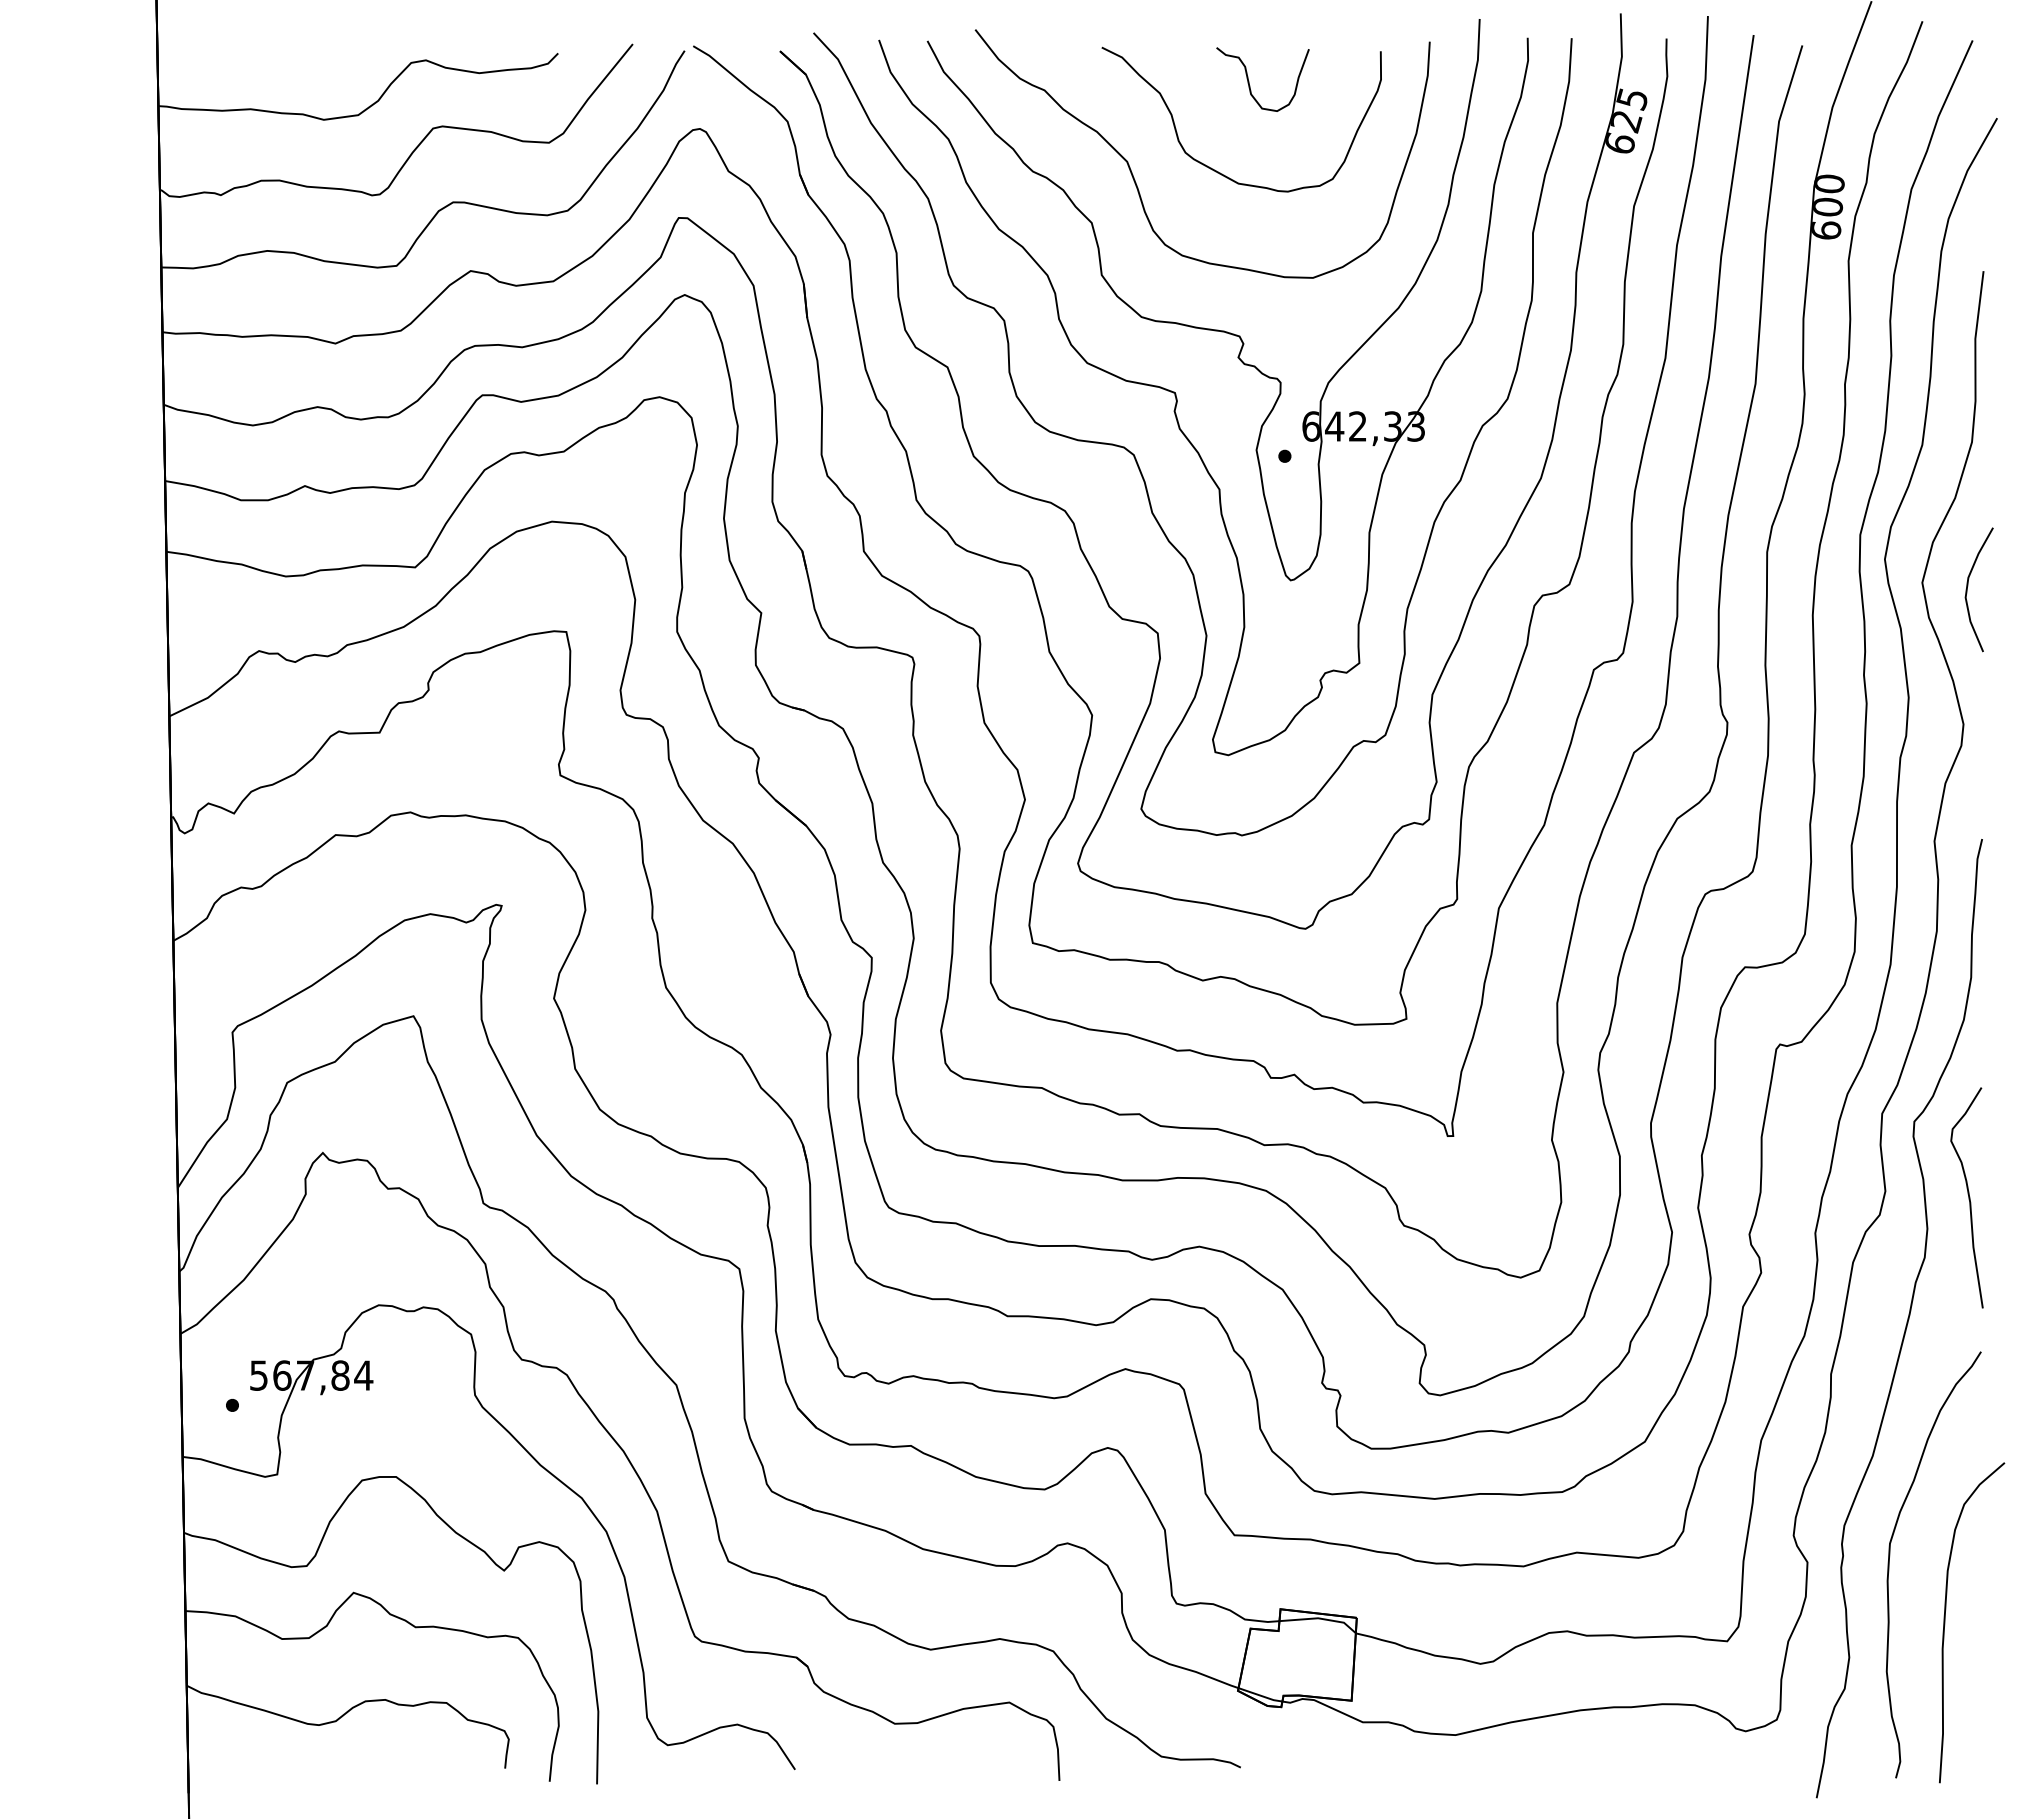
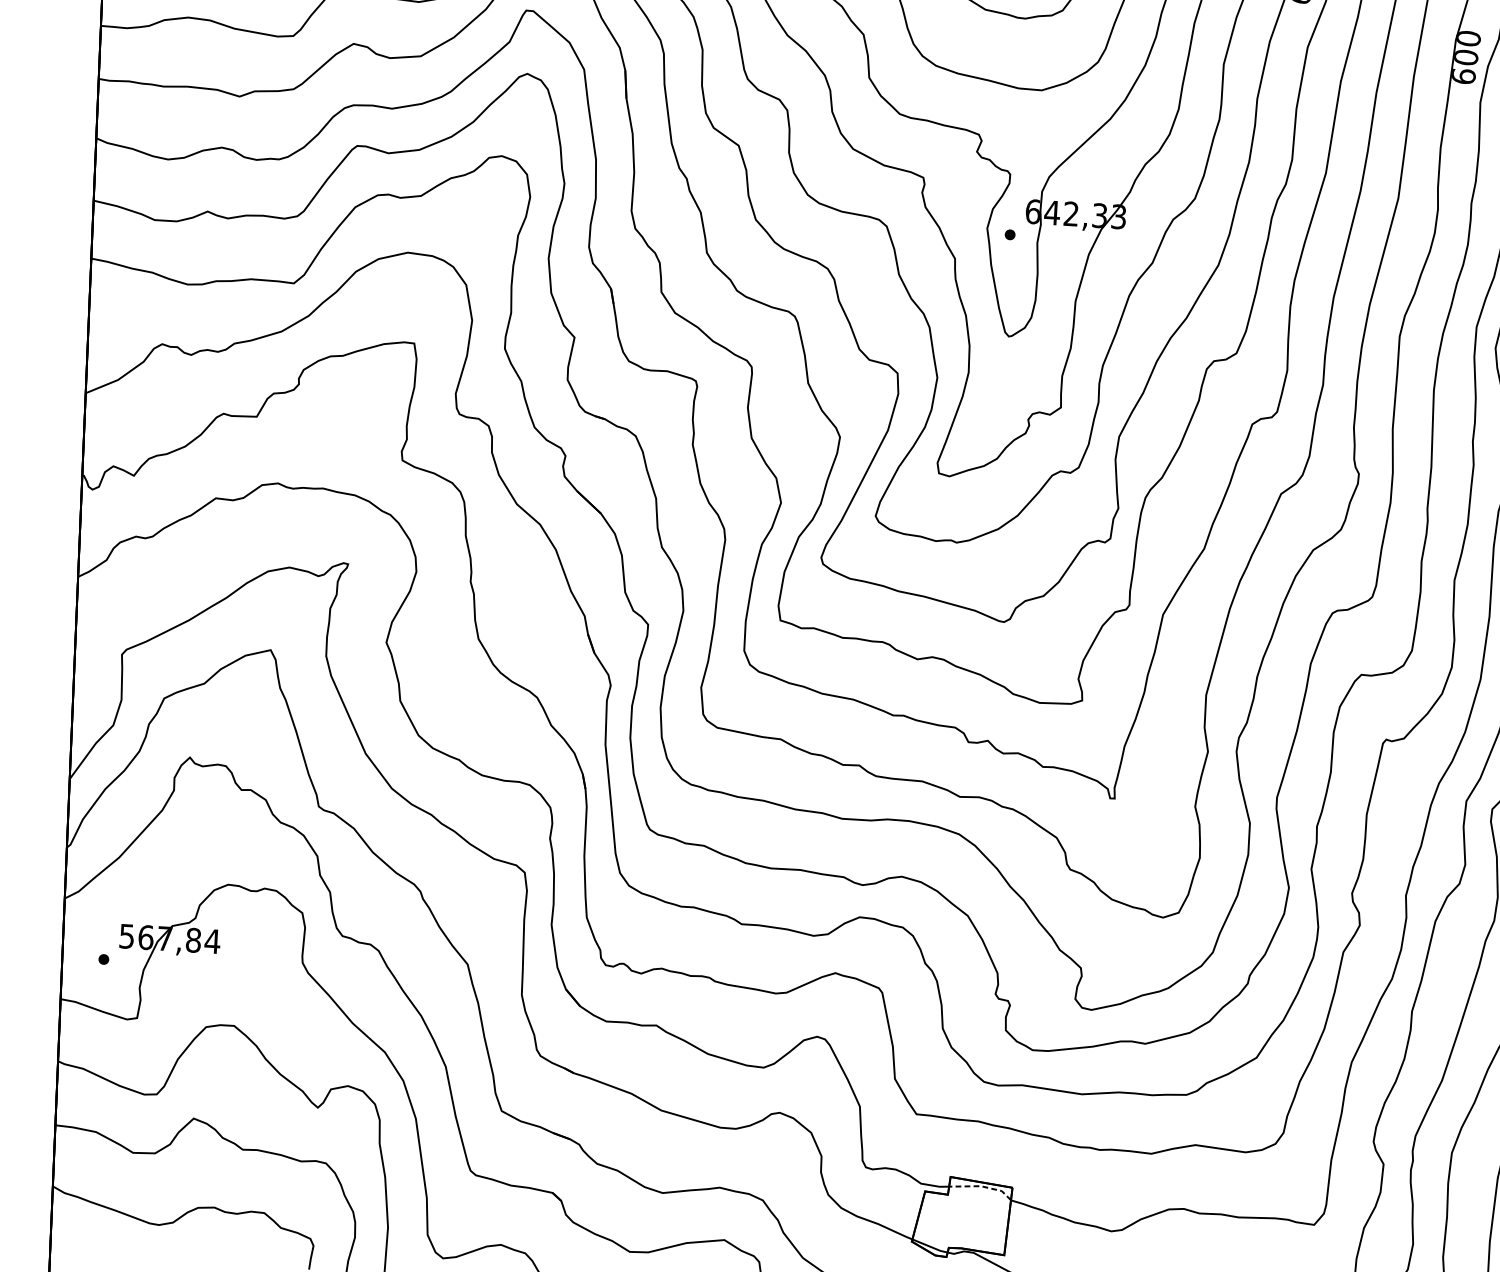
line: (1320, 1618) -> (982, 1186), solid -> dashed

